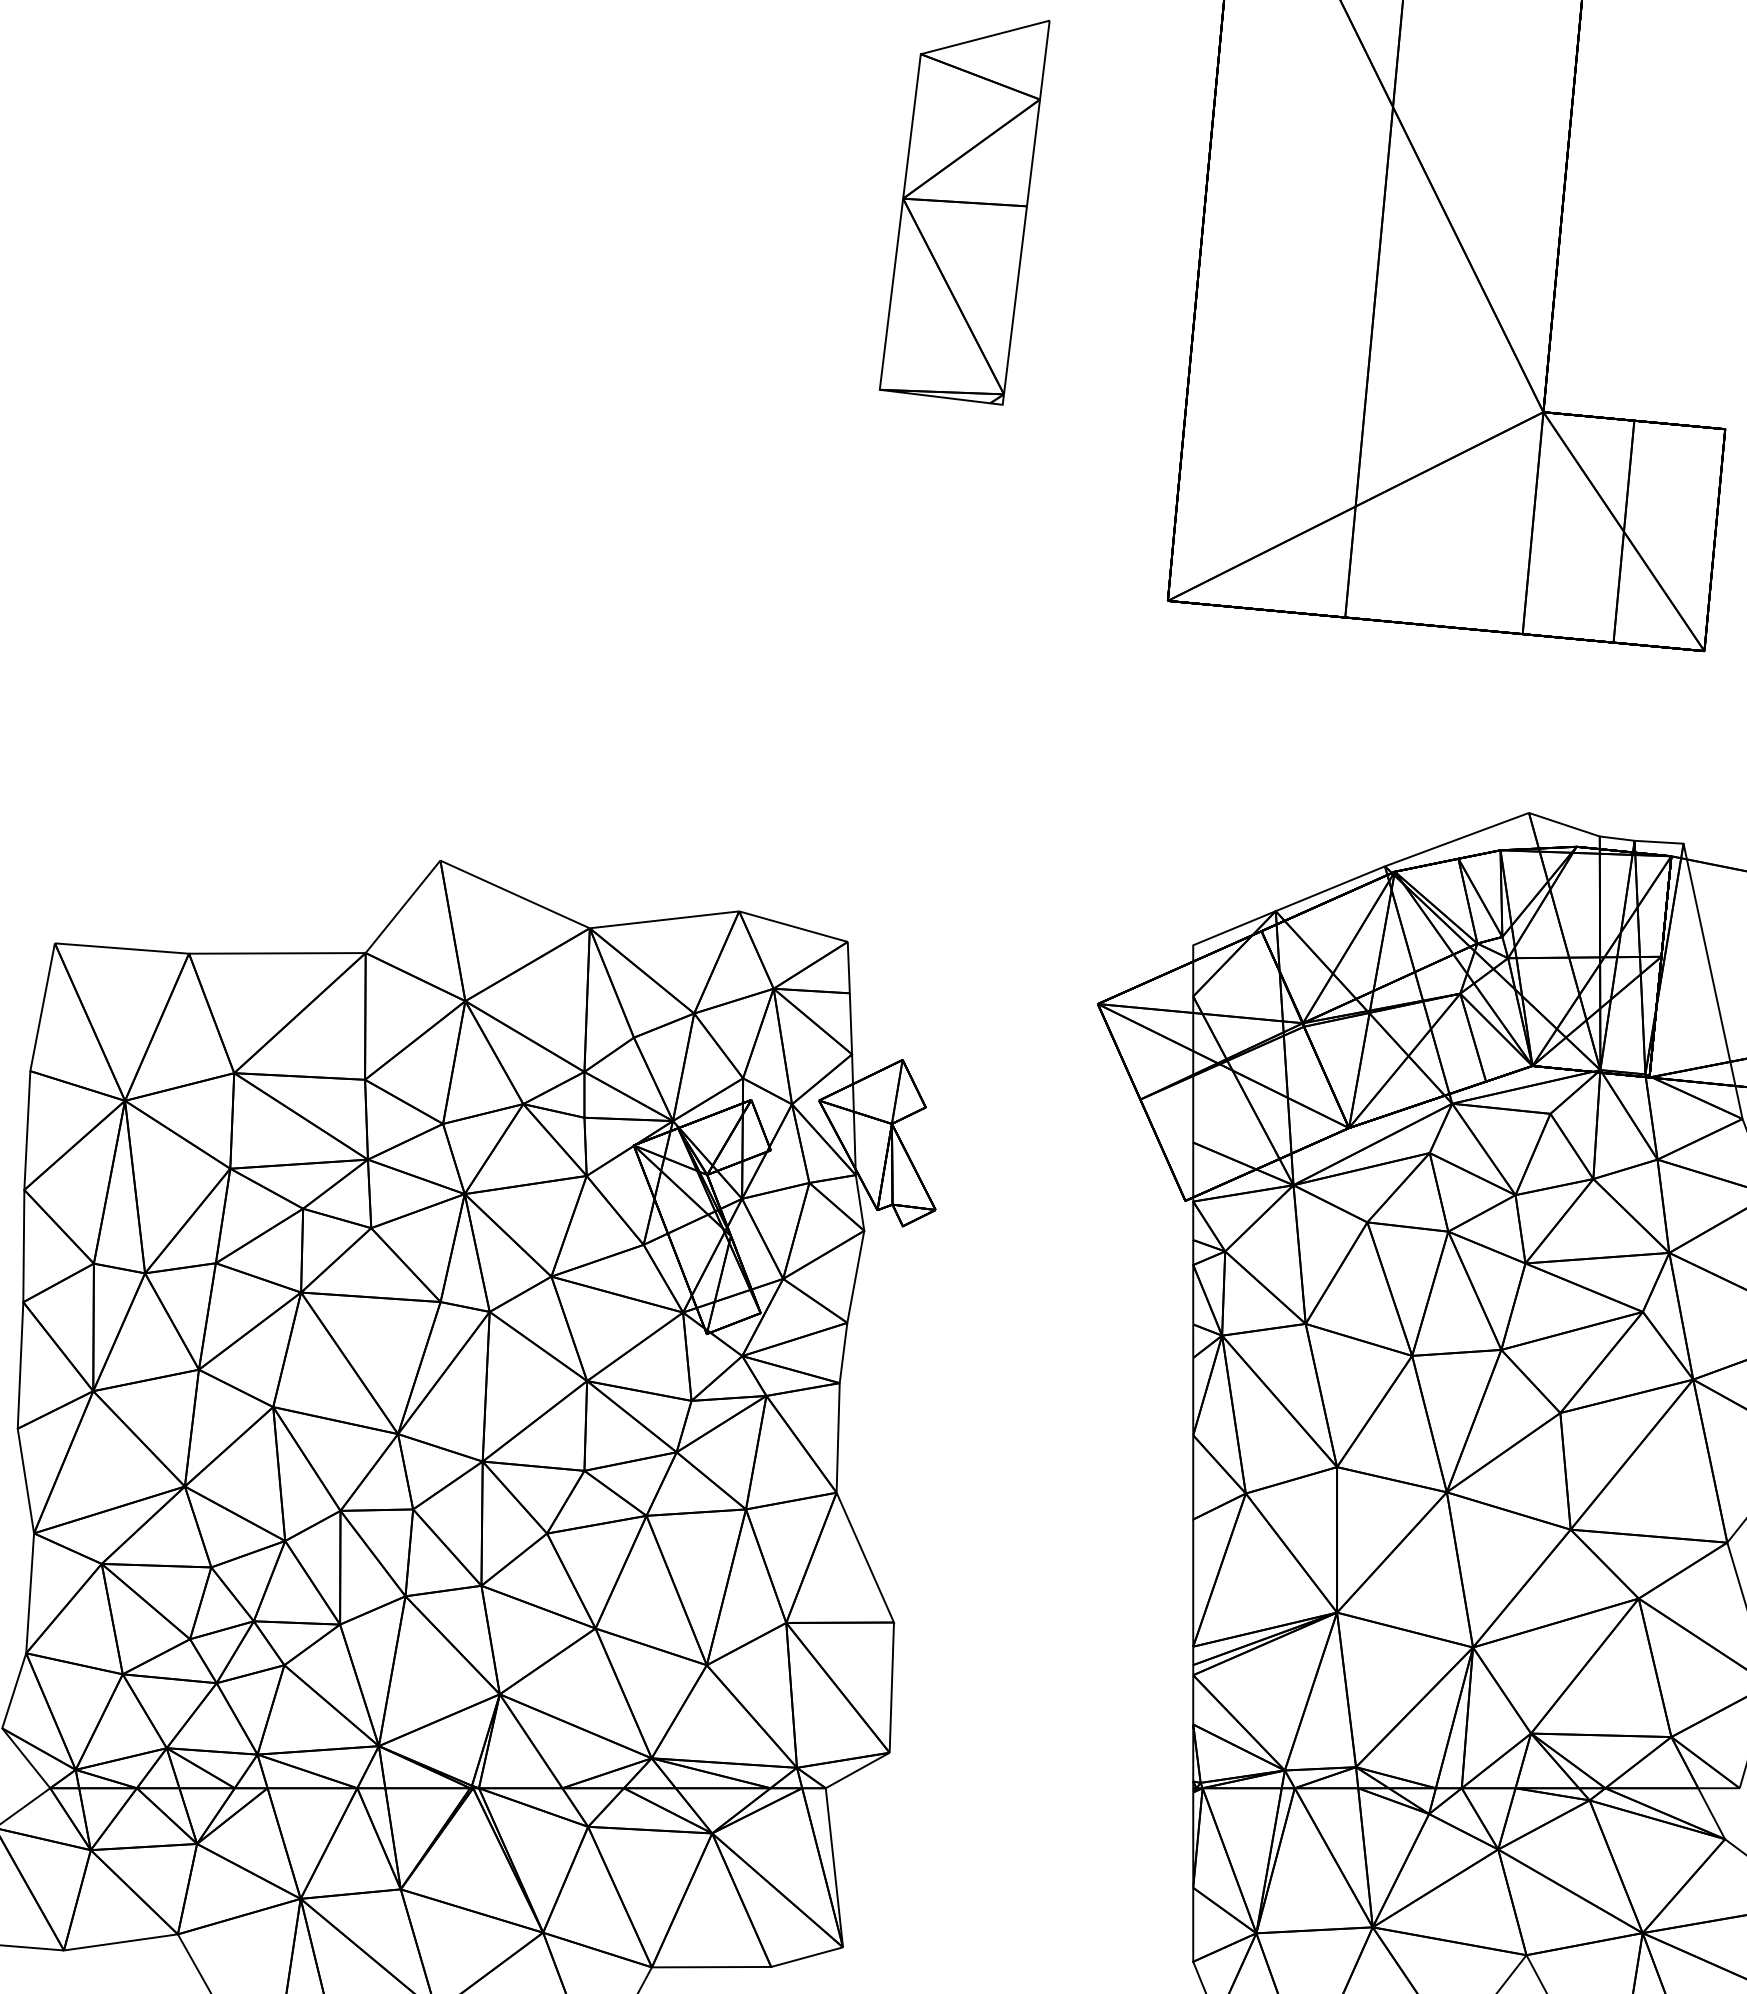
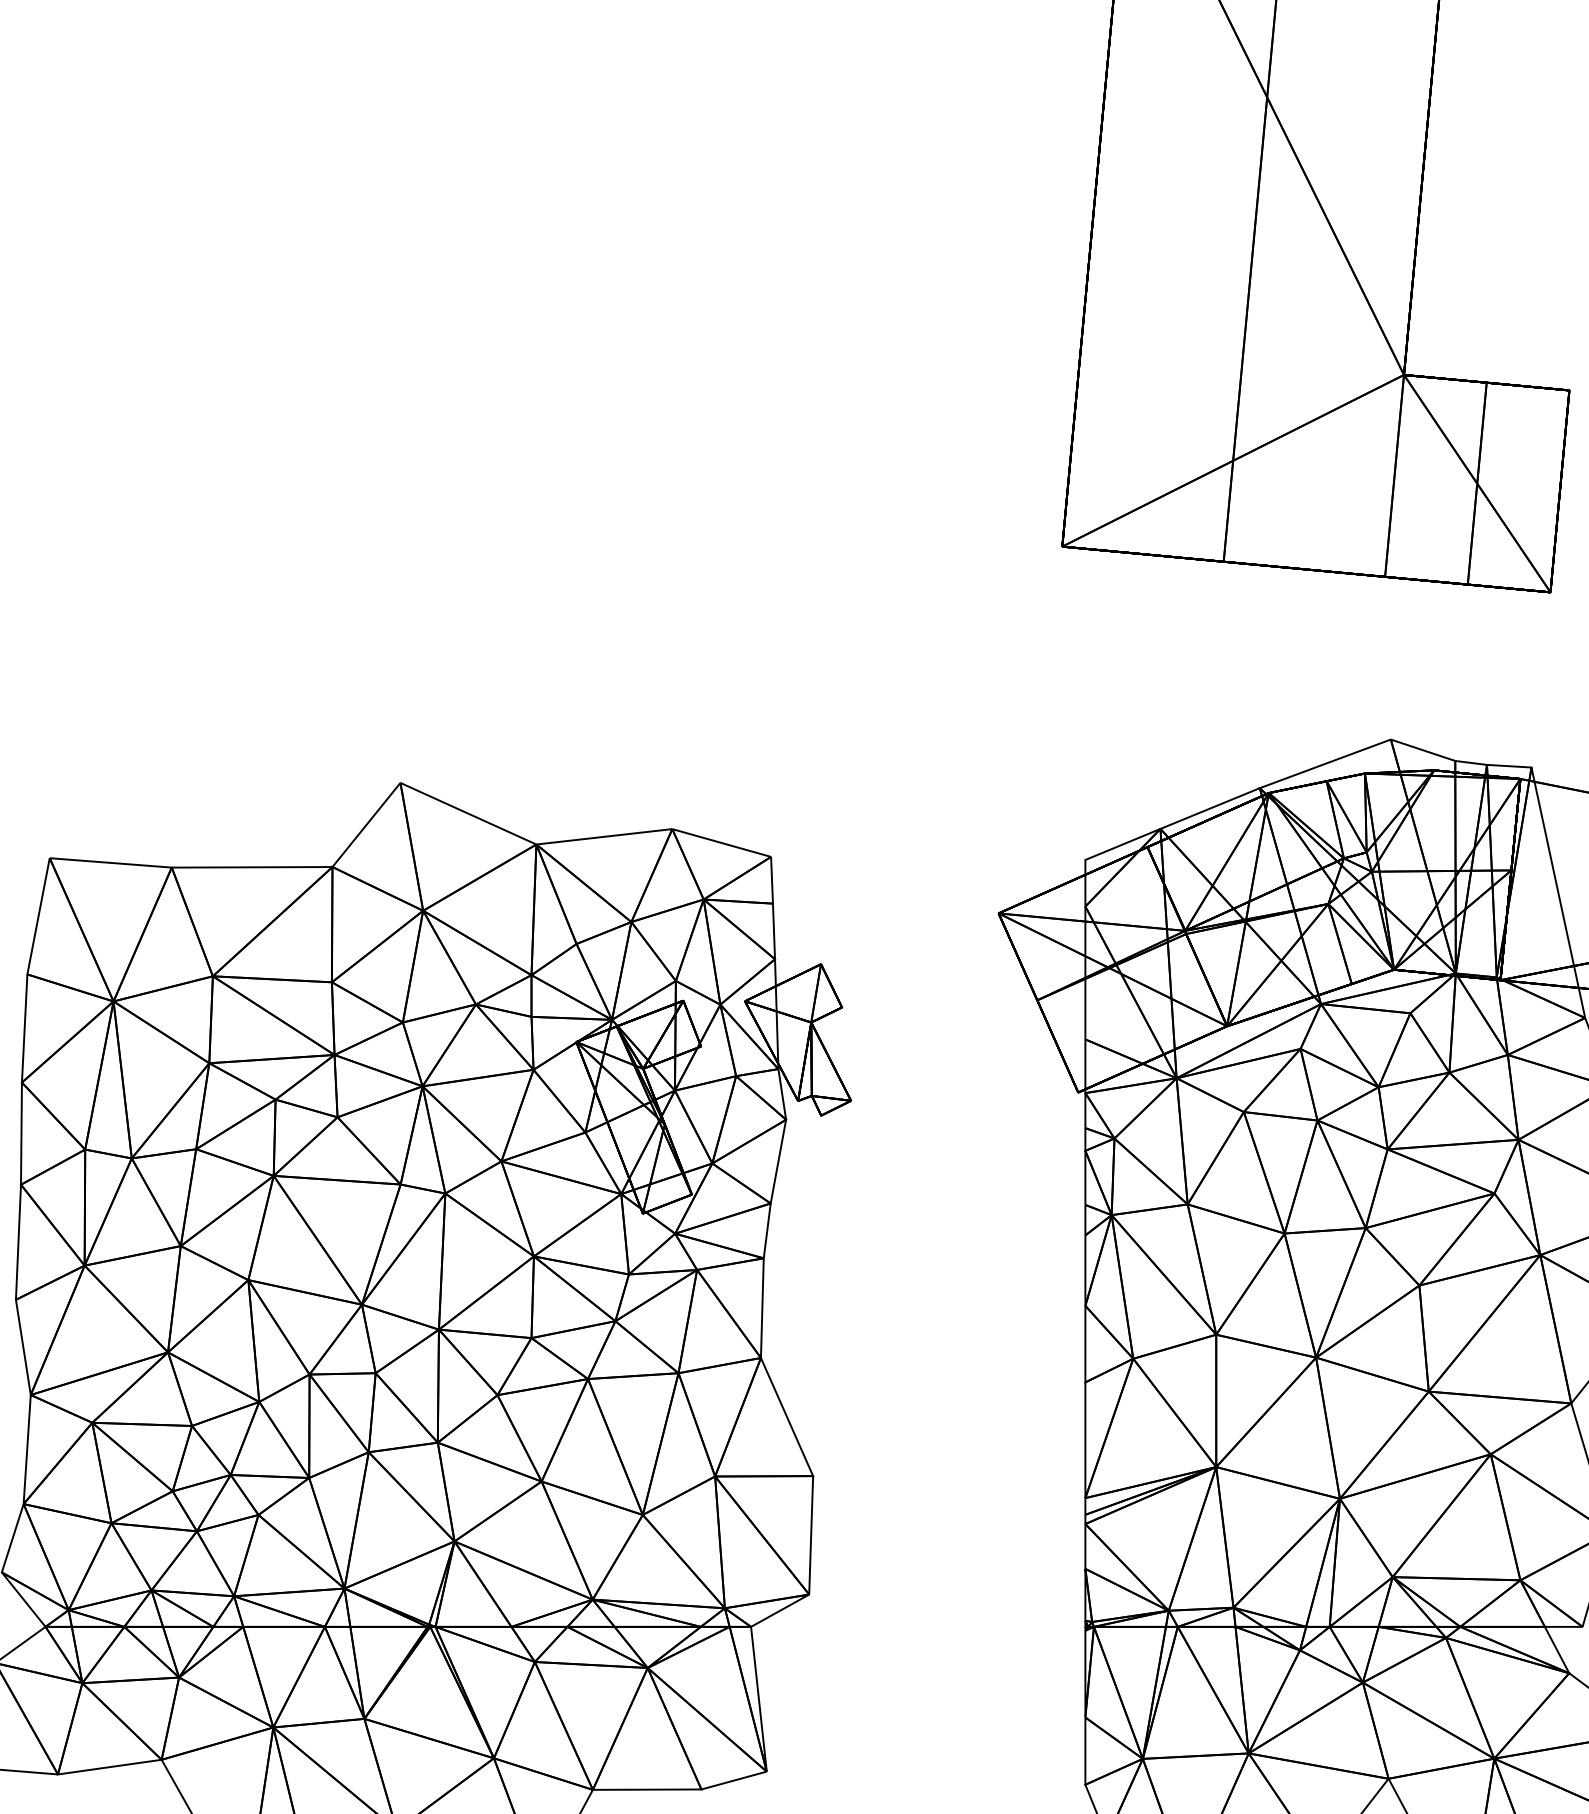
part: (964, 212) -> (877, 193), removed

